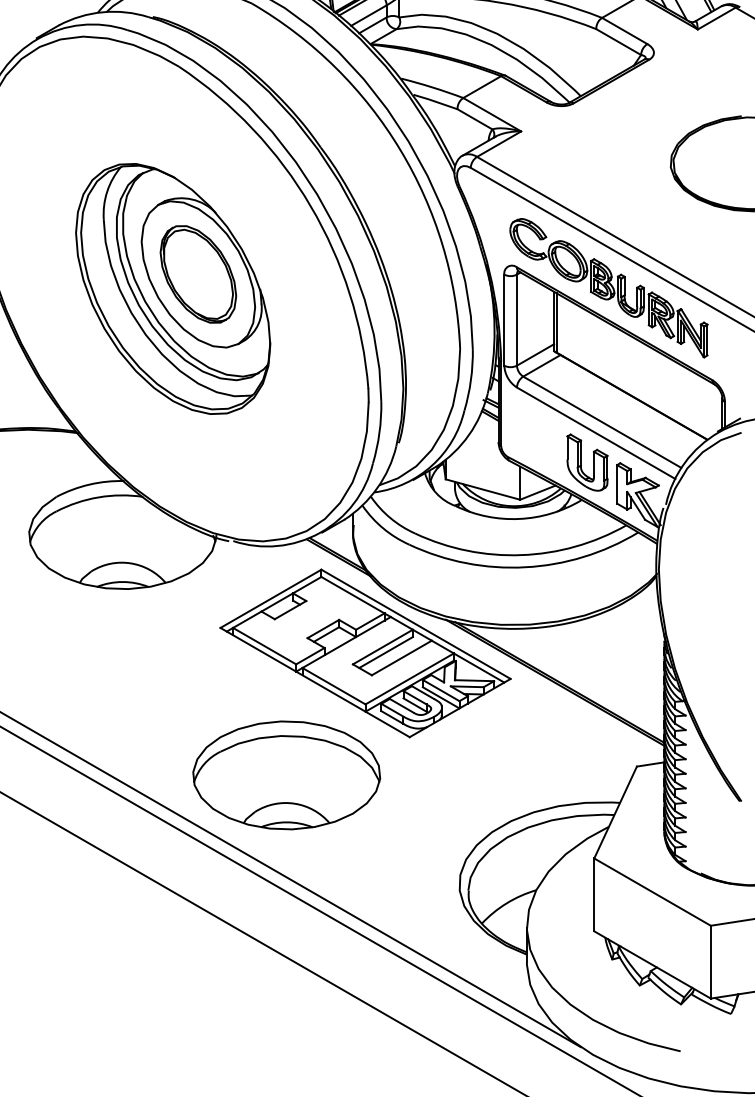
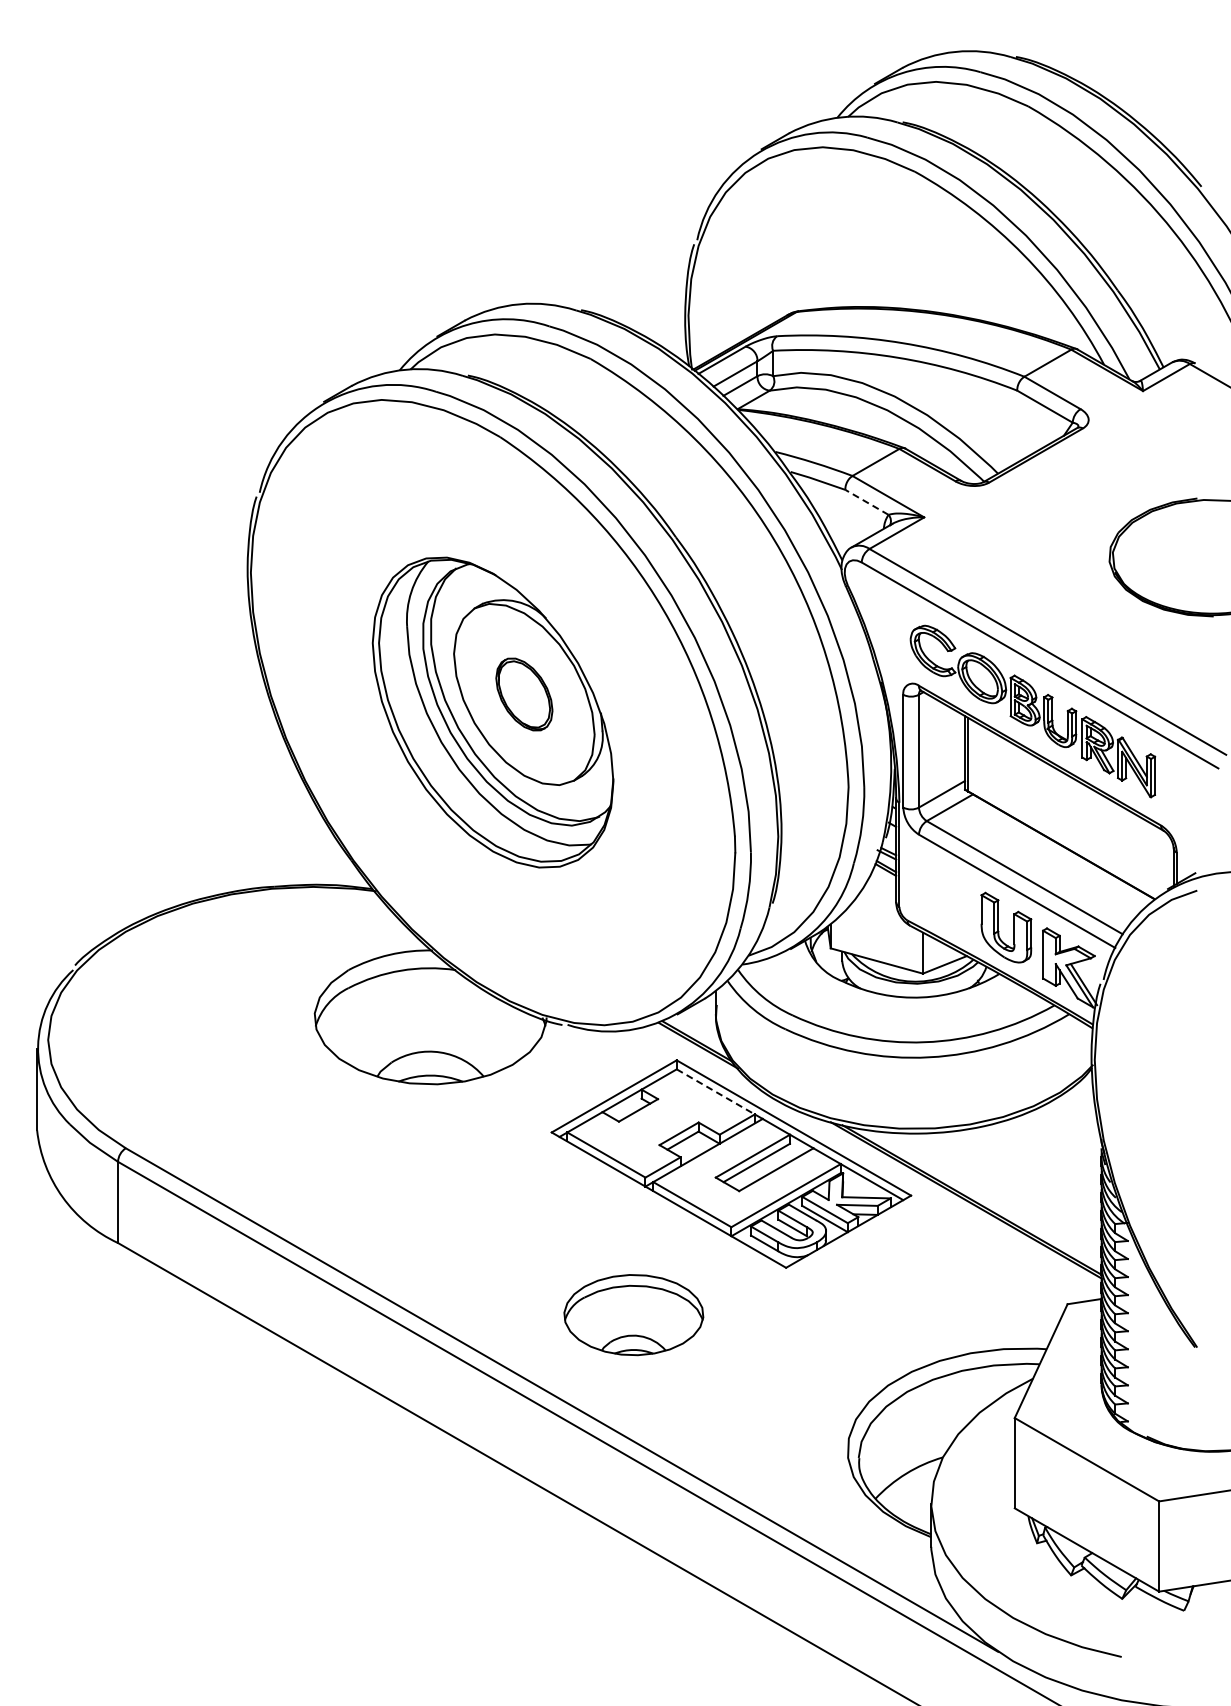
line: (474, 119) -> (866, 502), solid -> dashed
part: (198, 274) -> (524, 694), size x0.6
line: (353, 595) -> (716, 1092), solid -> dashed
part: (286, 774) -> (633, 1314), size x0.6

